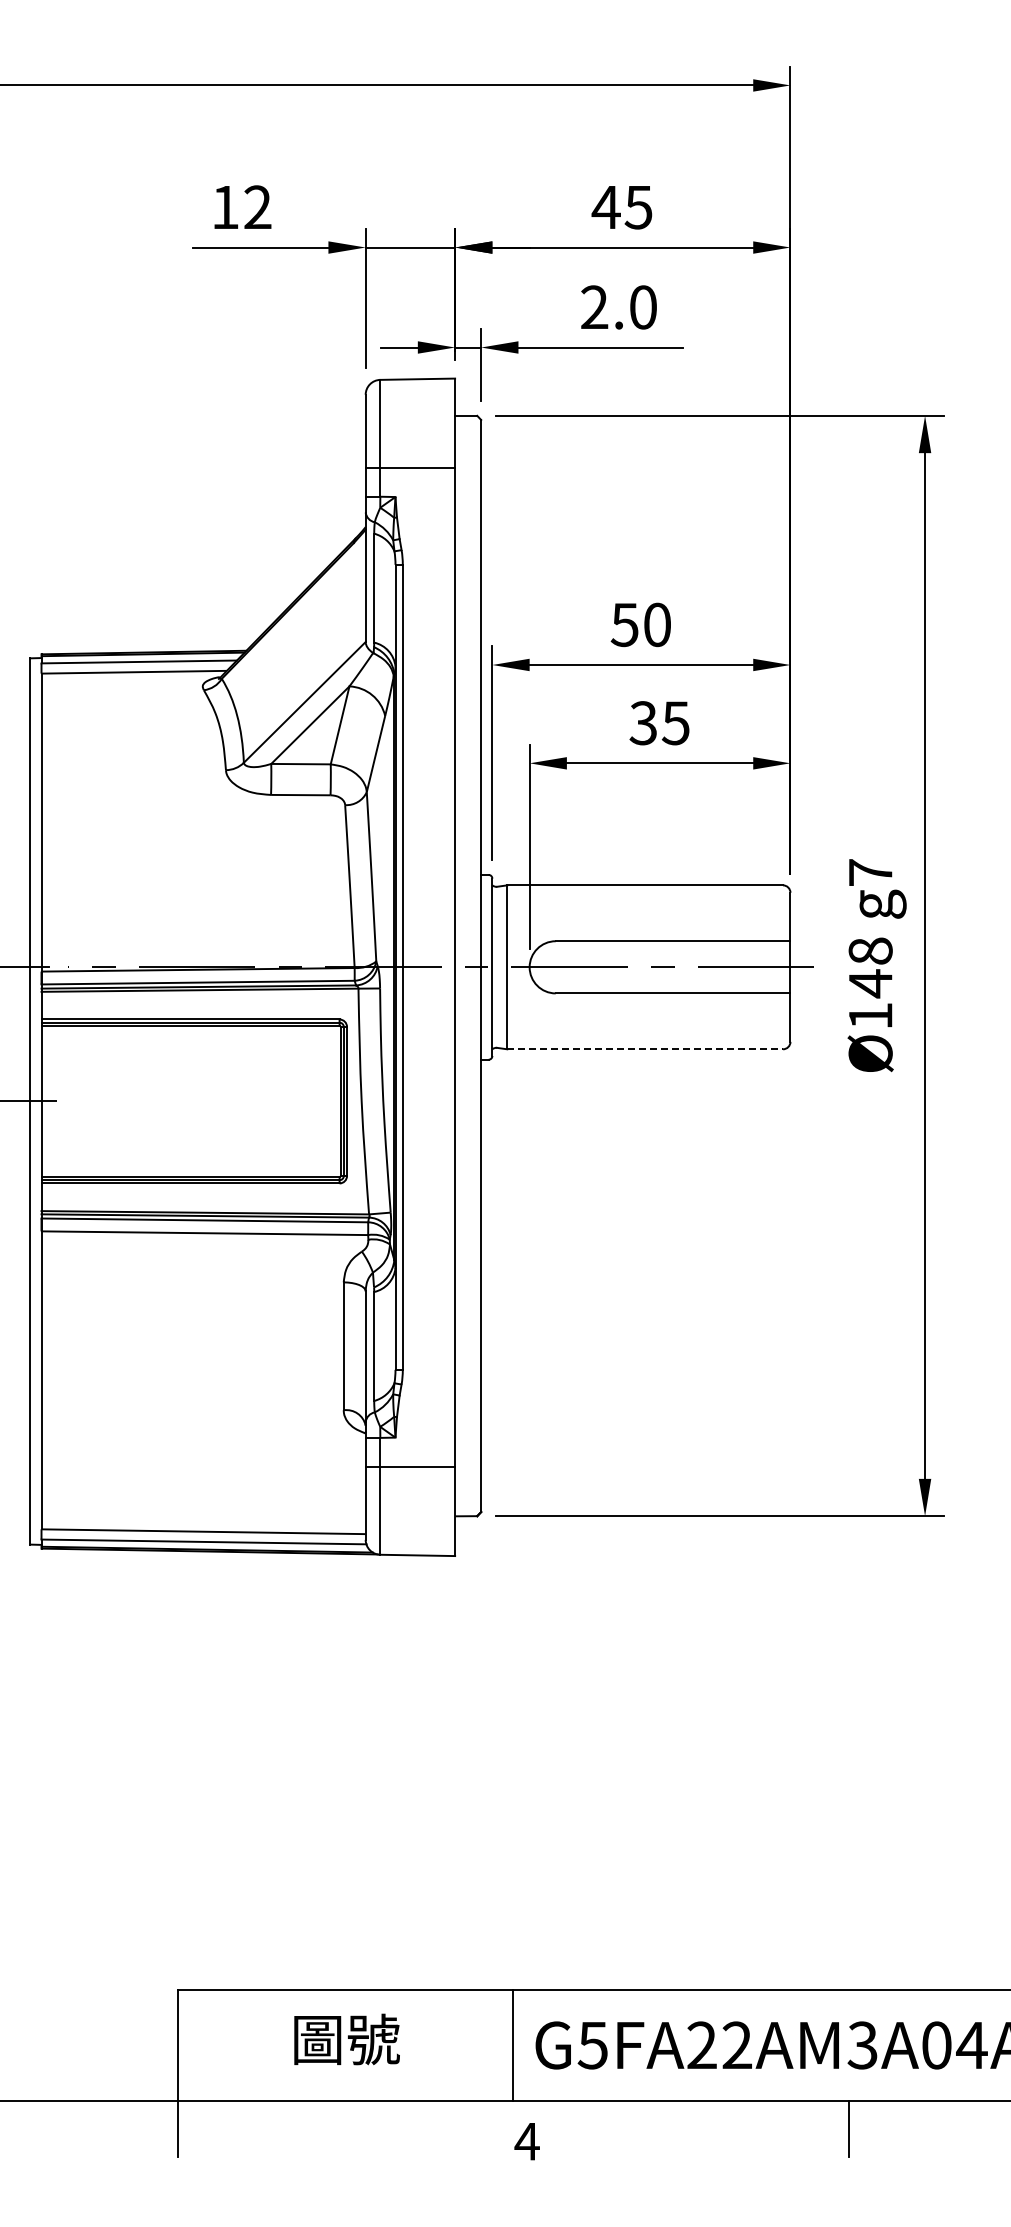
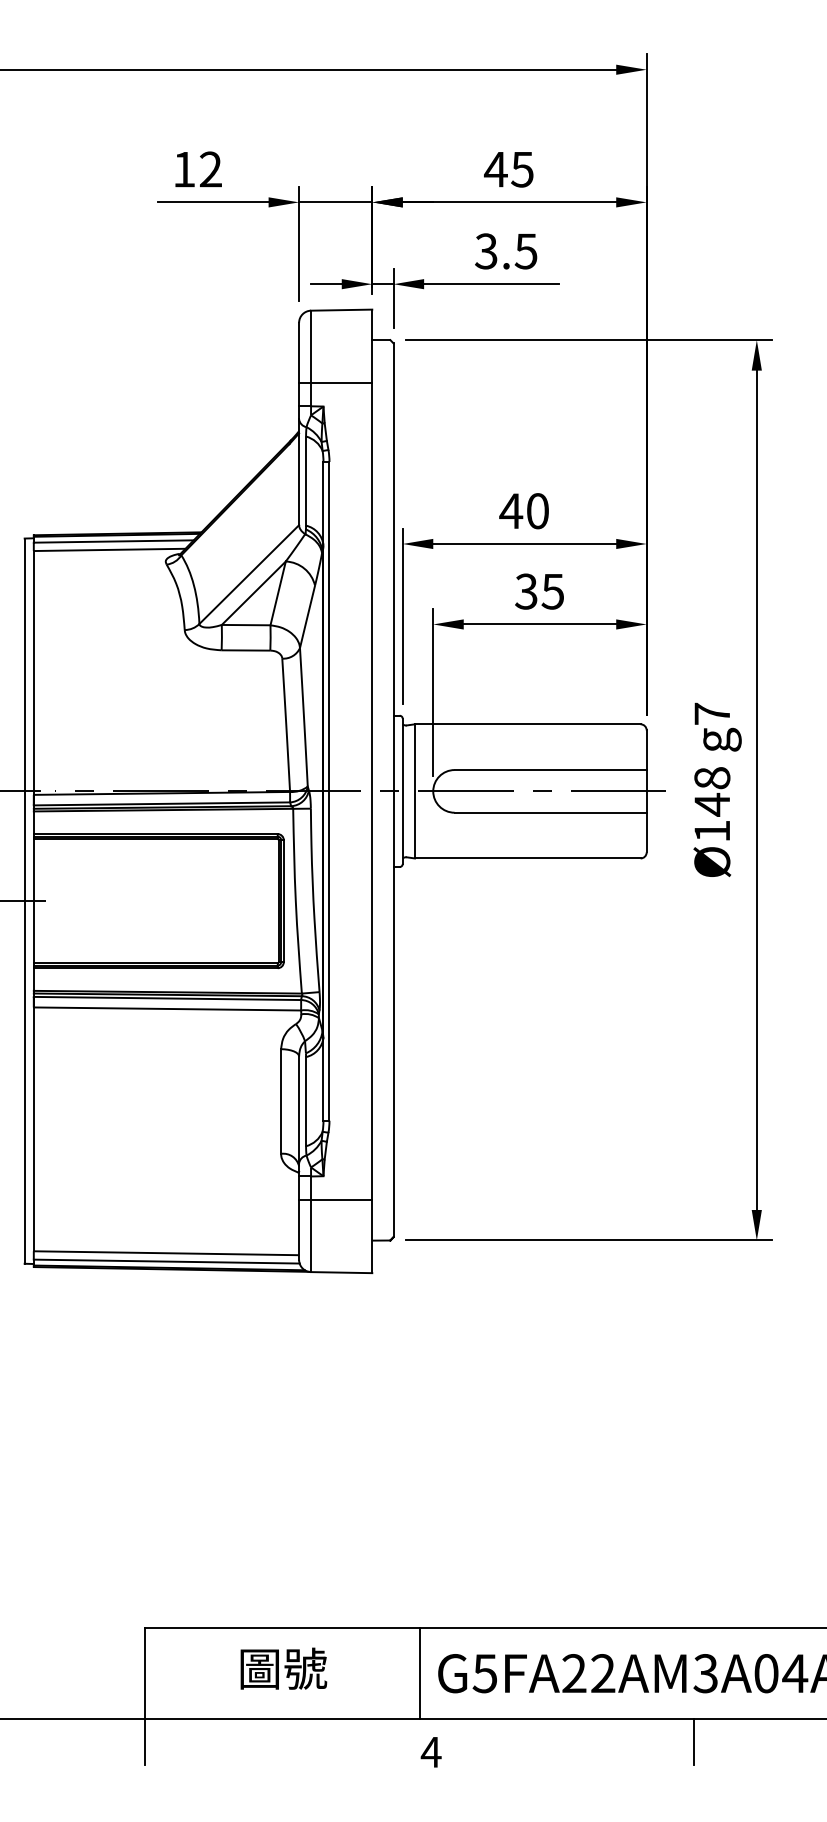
text: (618, 307) -> (505, 251), 2.0 -> 3.5
text: (624, 625) -> (510, 511), 50 -> 40
line: (645, 1049) -> (528, 858), dashed -> solid

